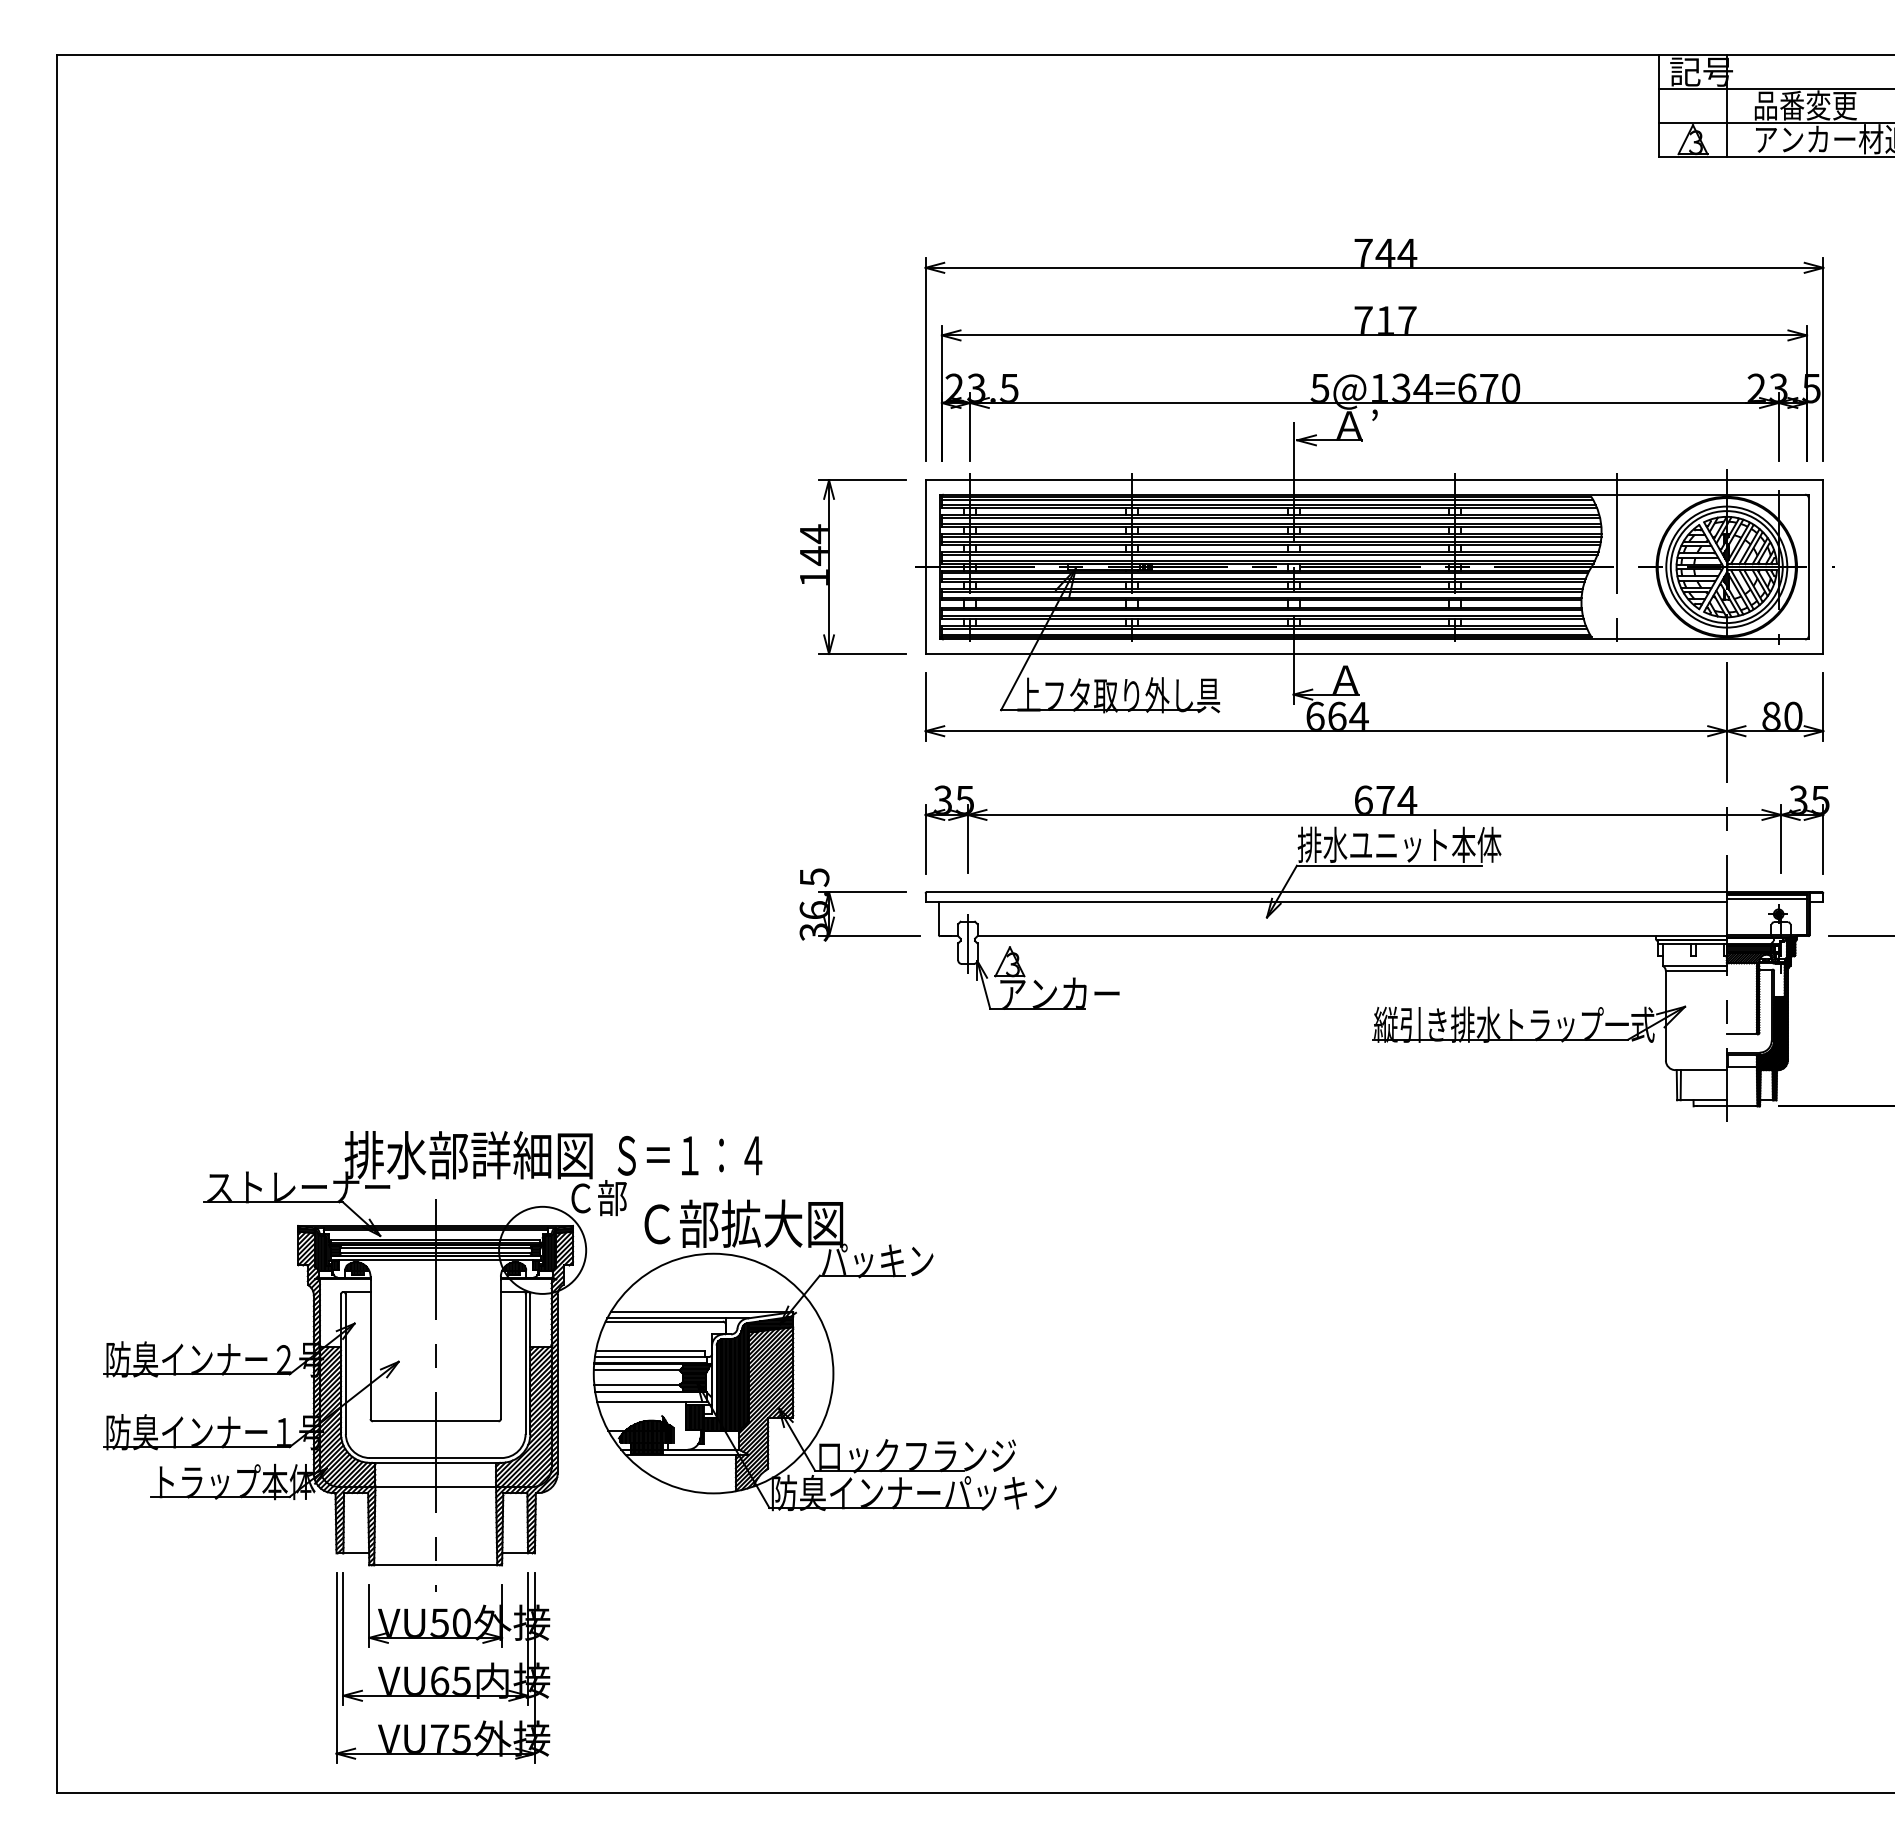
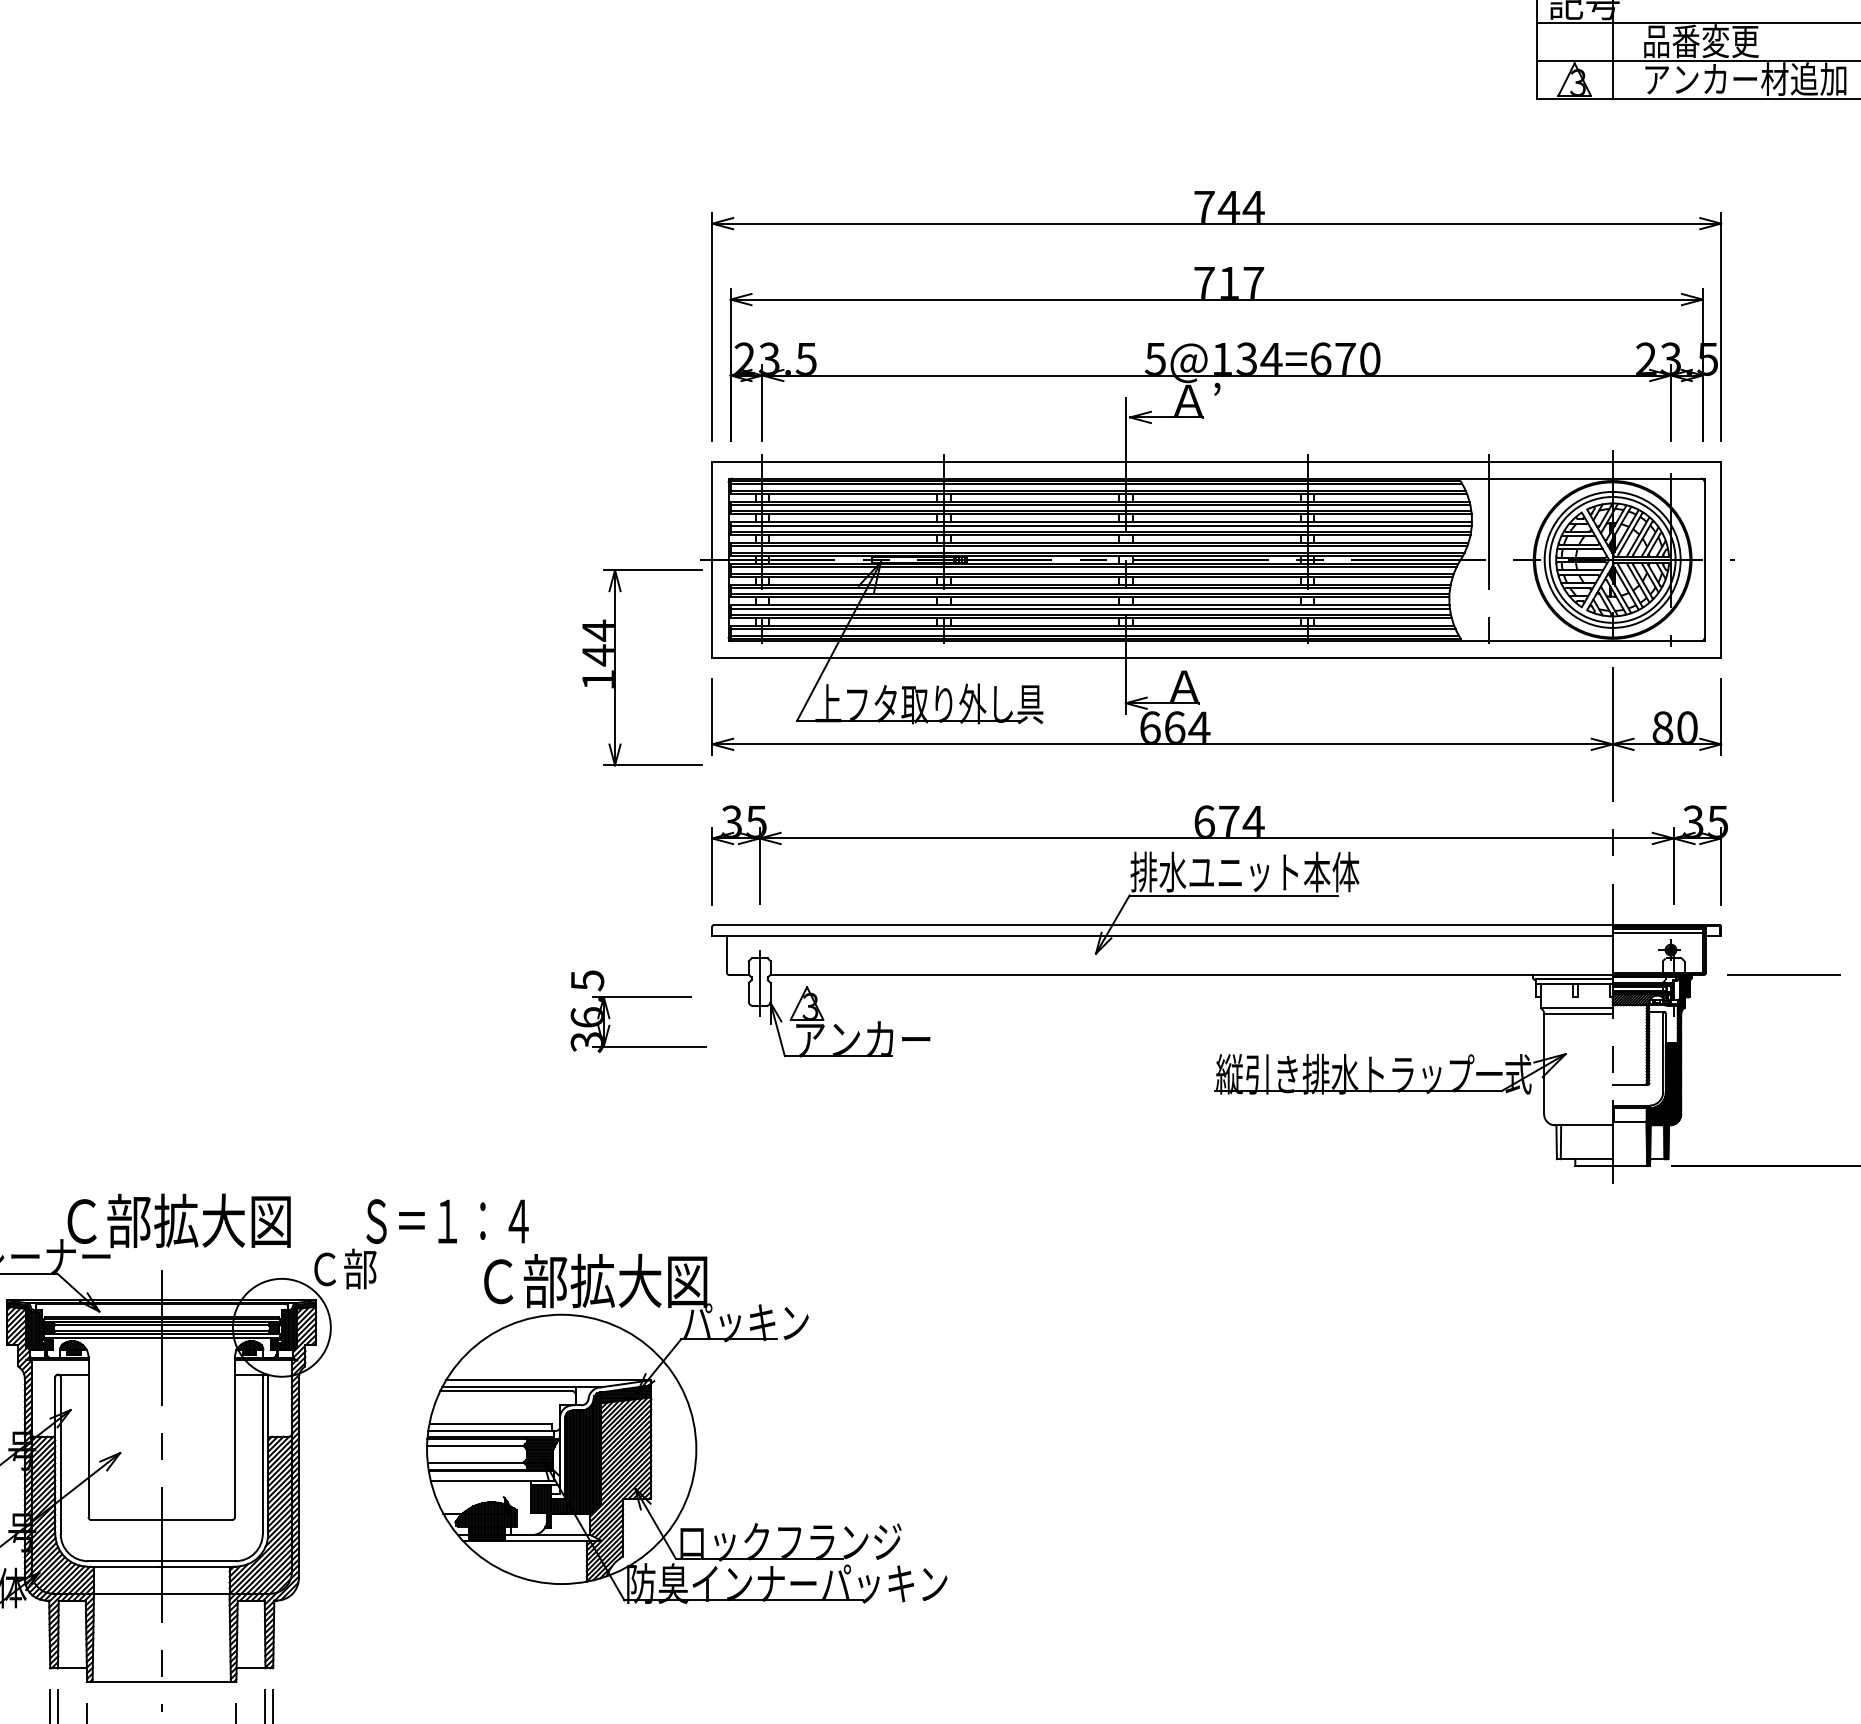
part: (829, 566) -> (615, 667), moved
part: (859, 892) -> (637, 997), moved
text: (468, 1155) -> (198, 1221), 排水部詳細図 -> Ｃ部拡大図
part: (824, 1355) -> (686, 1429), moved

